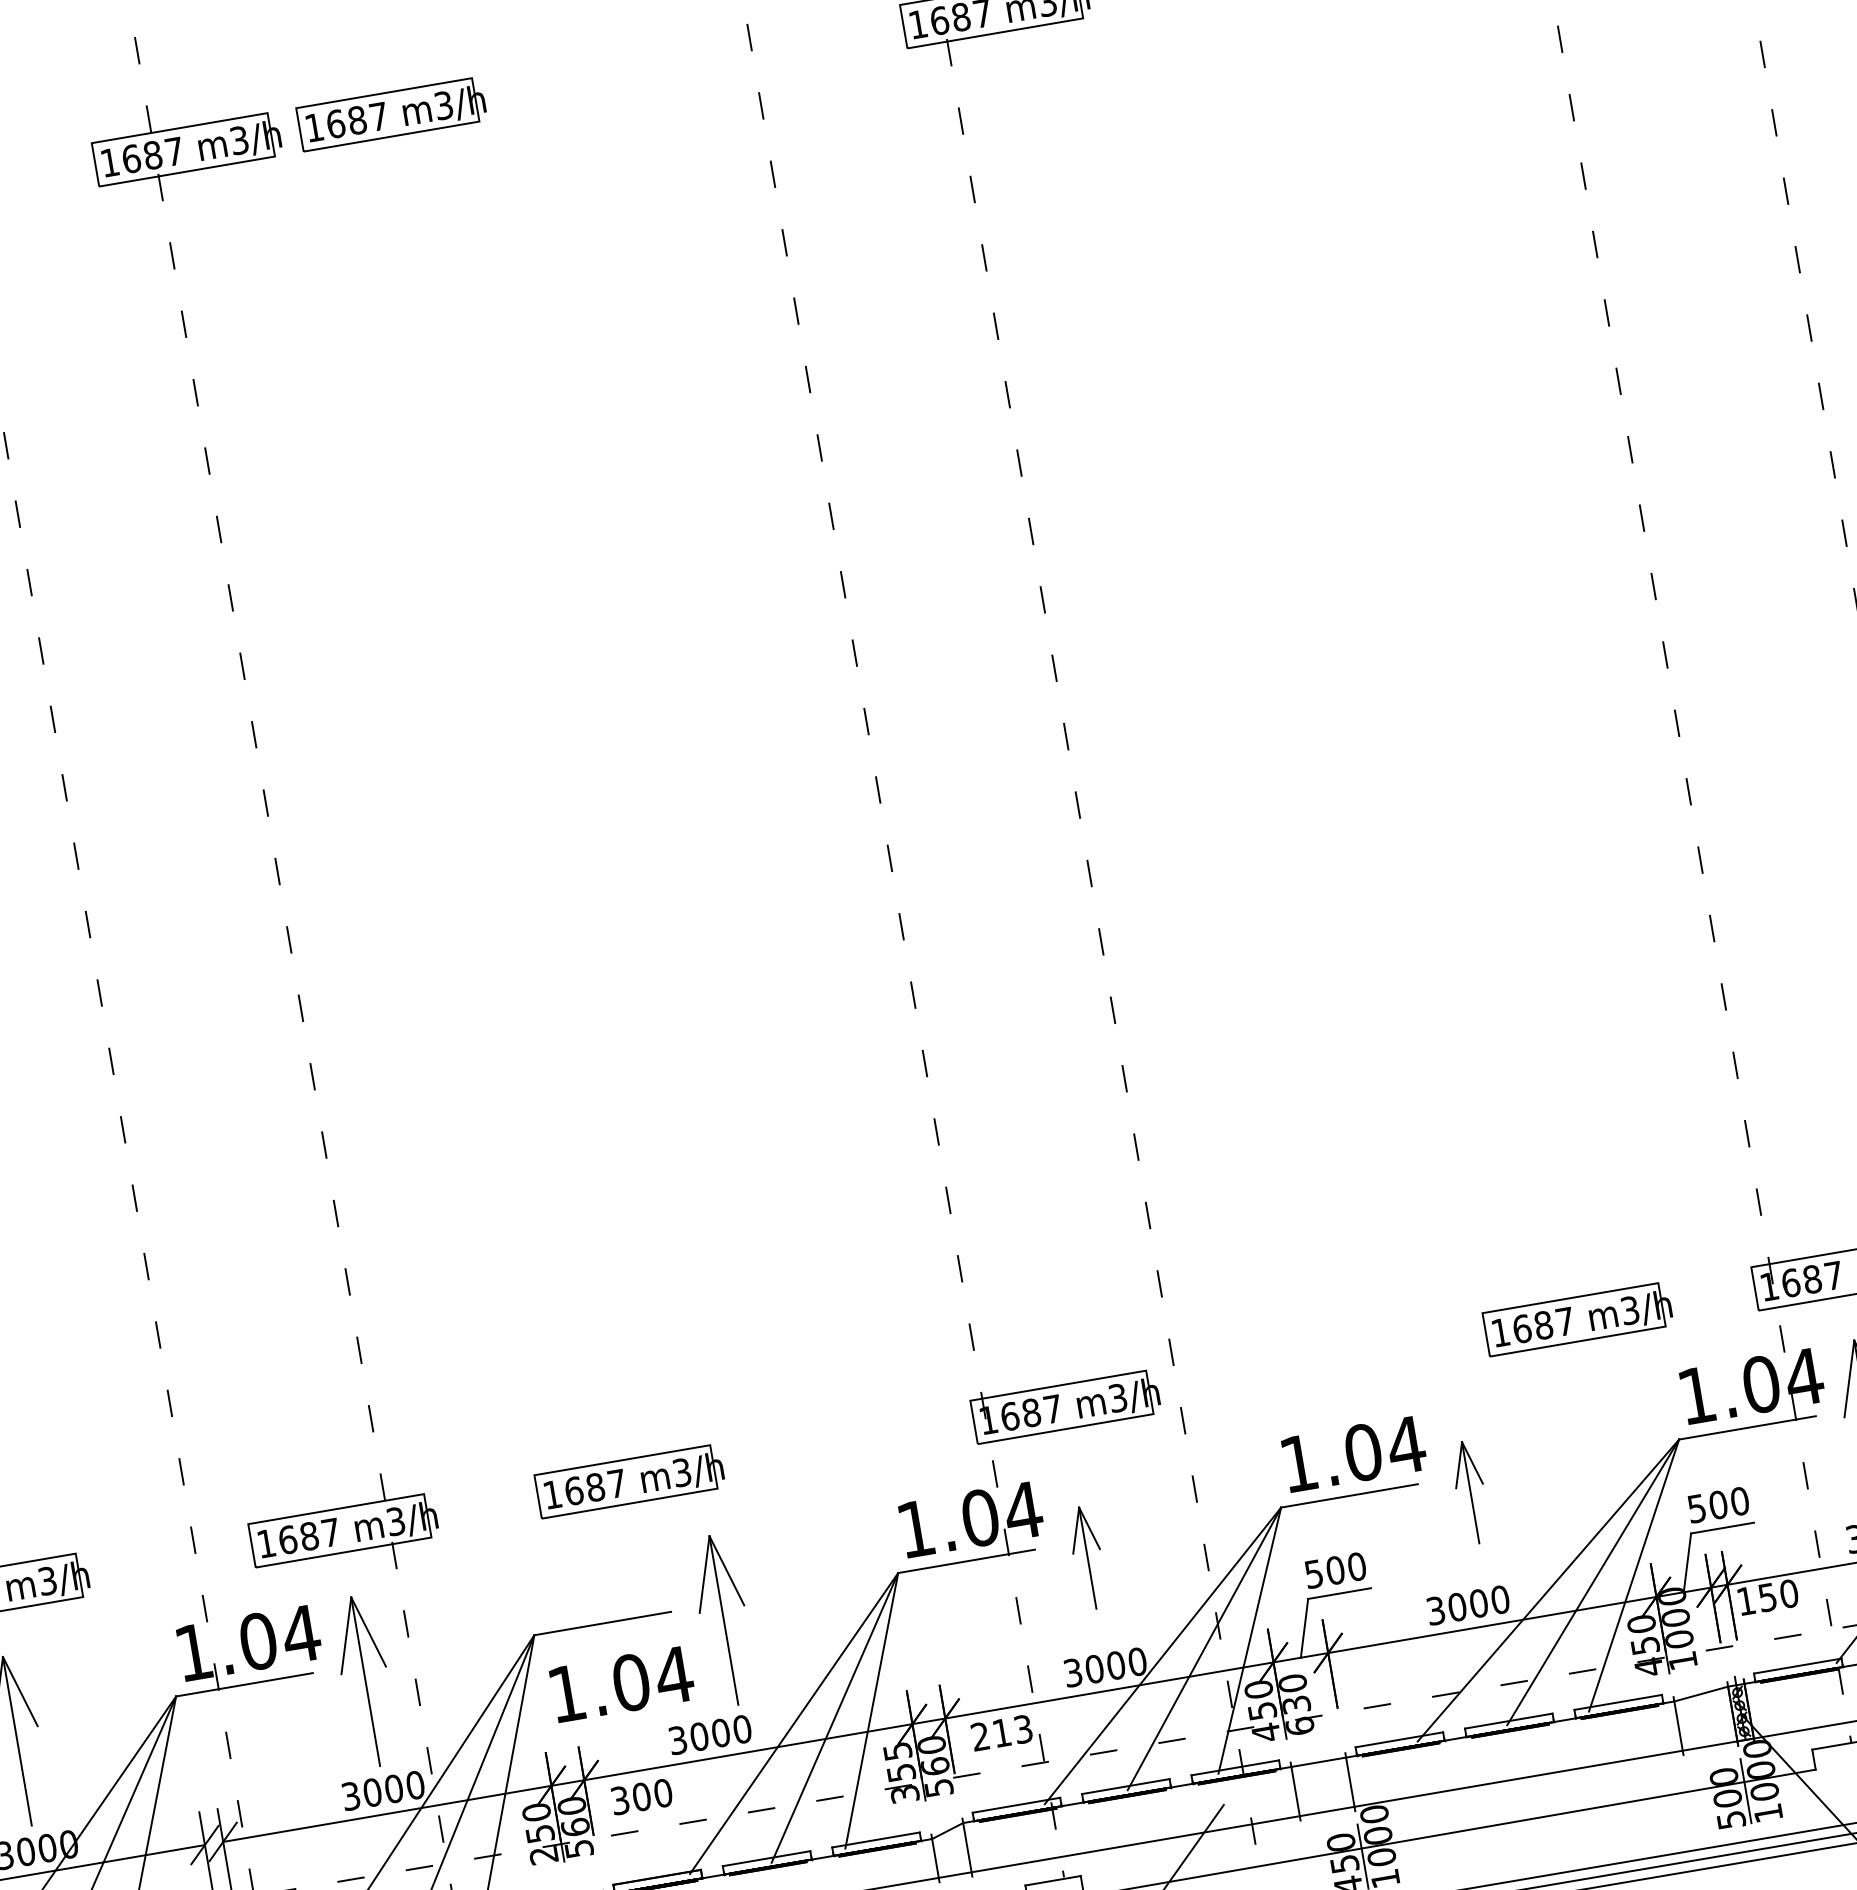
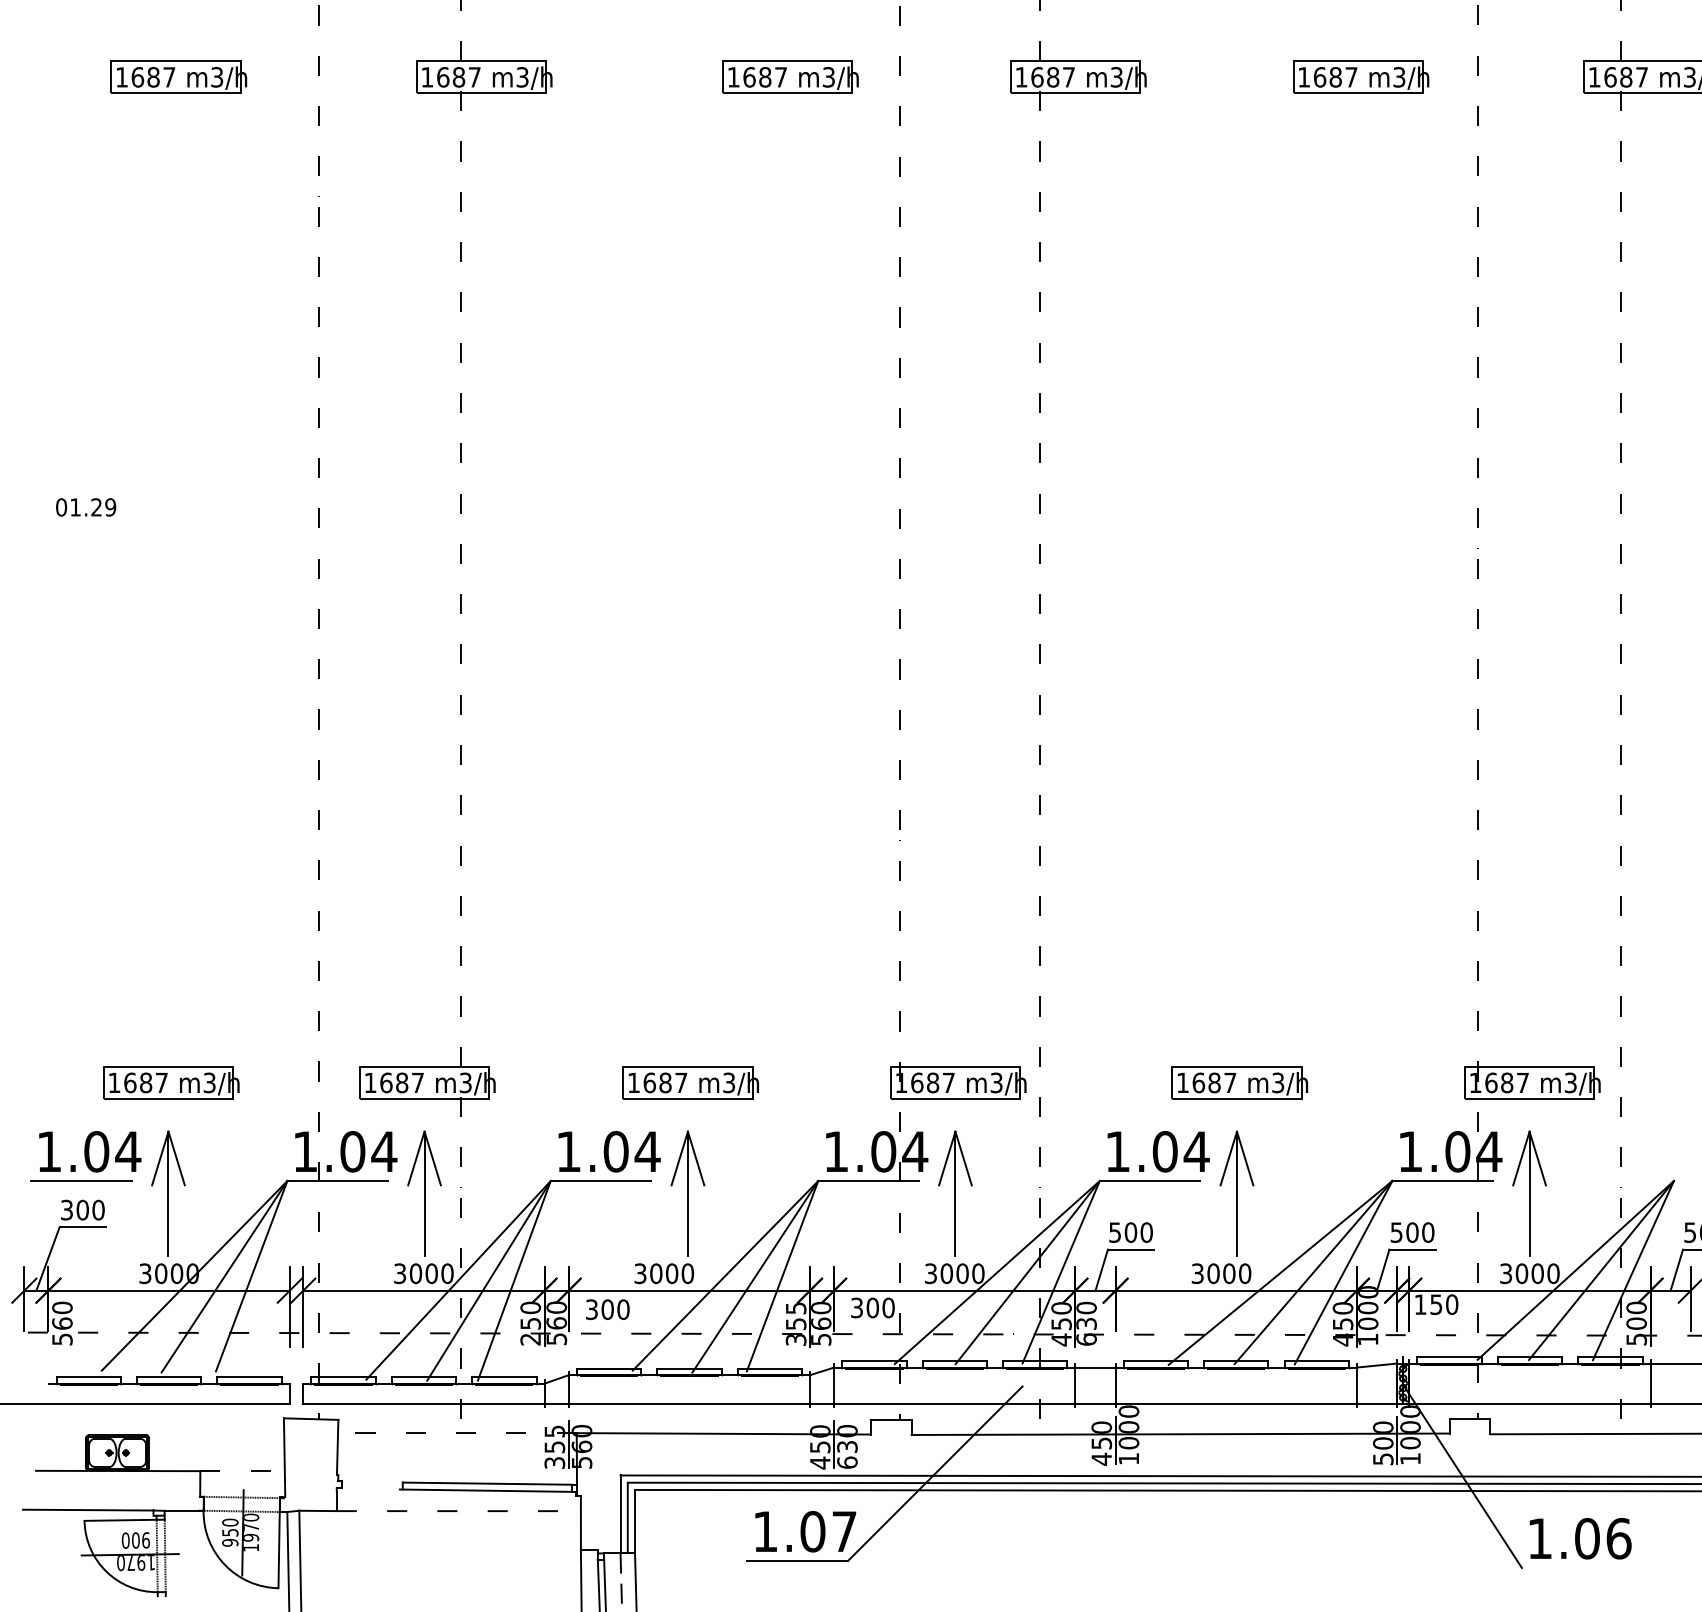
part: (391, 113) -> (790, 76), moved
part: (1577, 1318) -> (1239, 1082), moved
part: (629, 1481) -> (690, 1082), moved
part: (1470, 1492) -> (1236, 1193), size x1.67
part: (1087, 1558) -> (955, 1193), size x1.67
text: (622, 1683) -> (609, 1151), moved
text: (1001, 1732) -> (872, 1307), 213 -> 300

